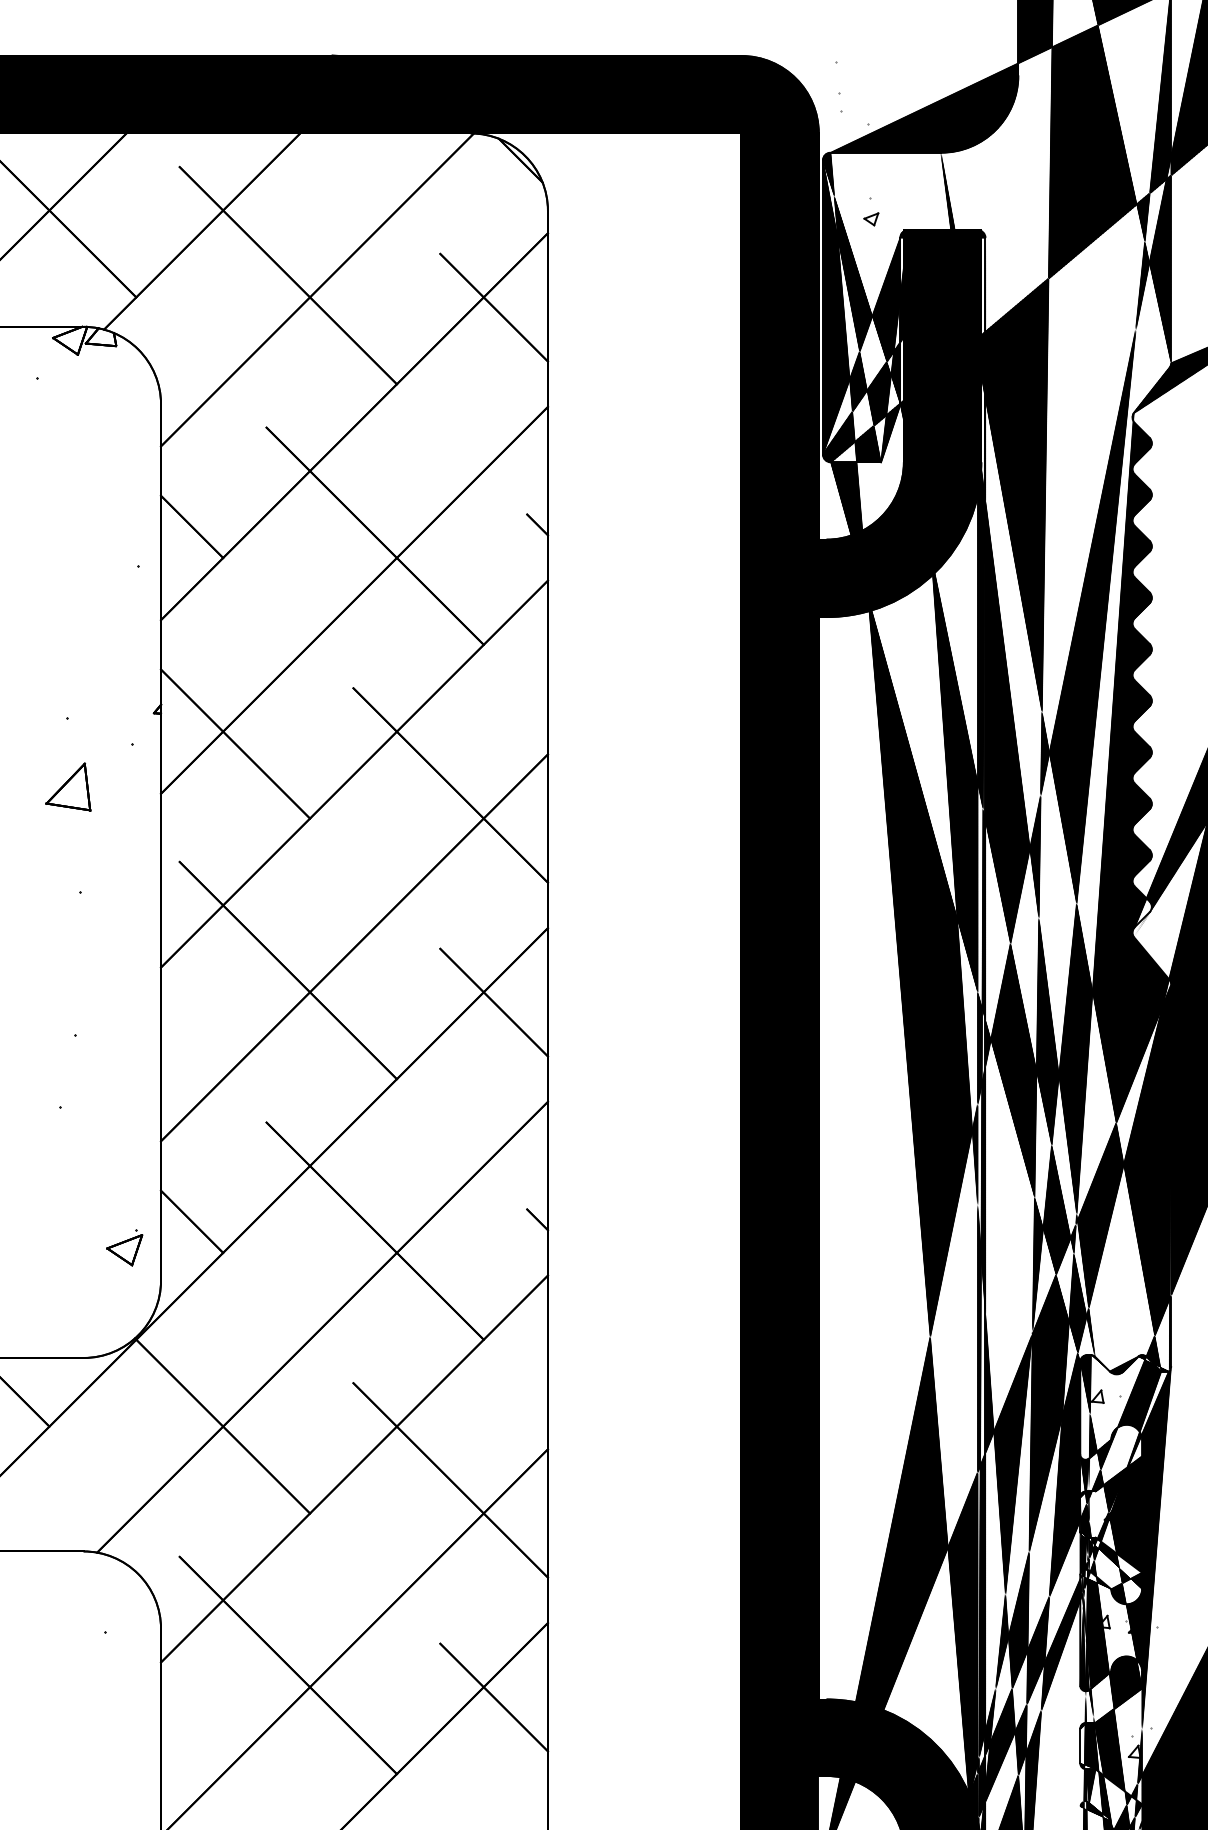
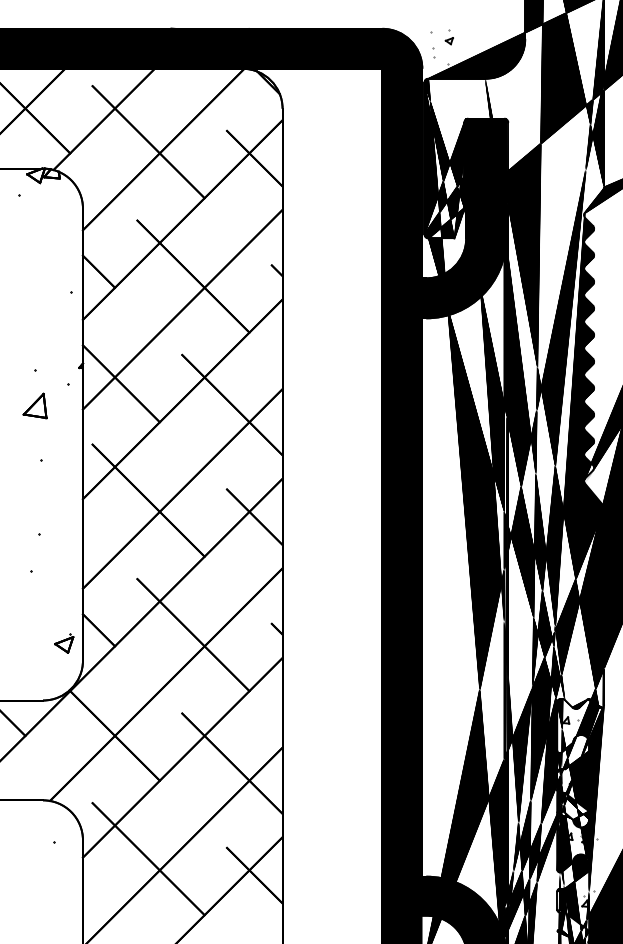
part: (869, 212) -> (448, 37), moved

